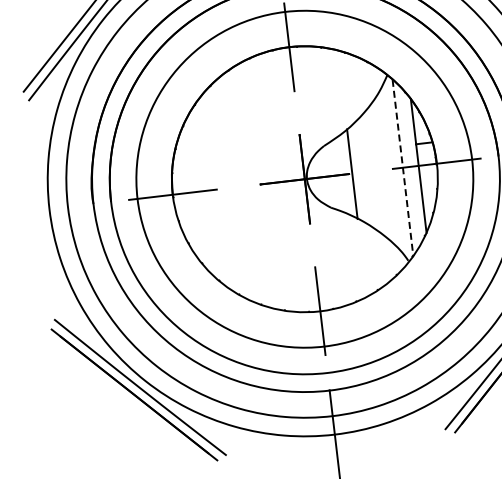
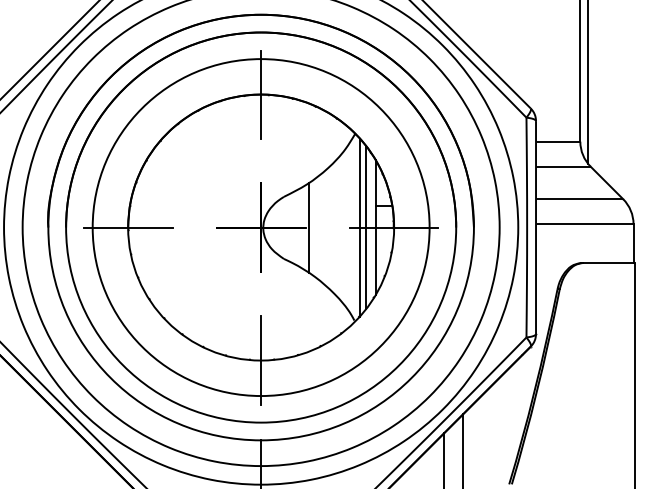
line: (409, 166) -> (366, 227), added
line: (402, 167) -> (359, 227), dashed -> solid

